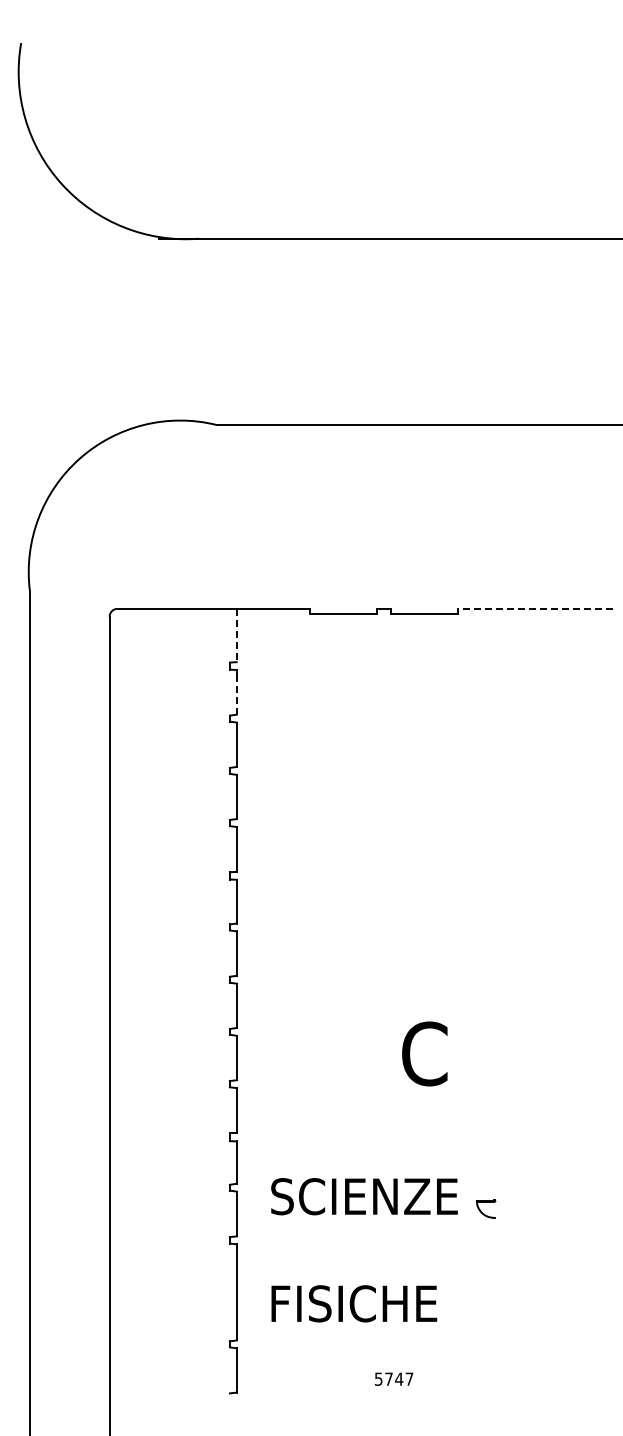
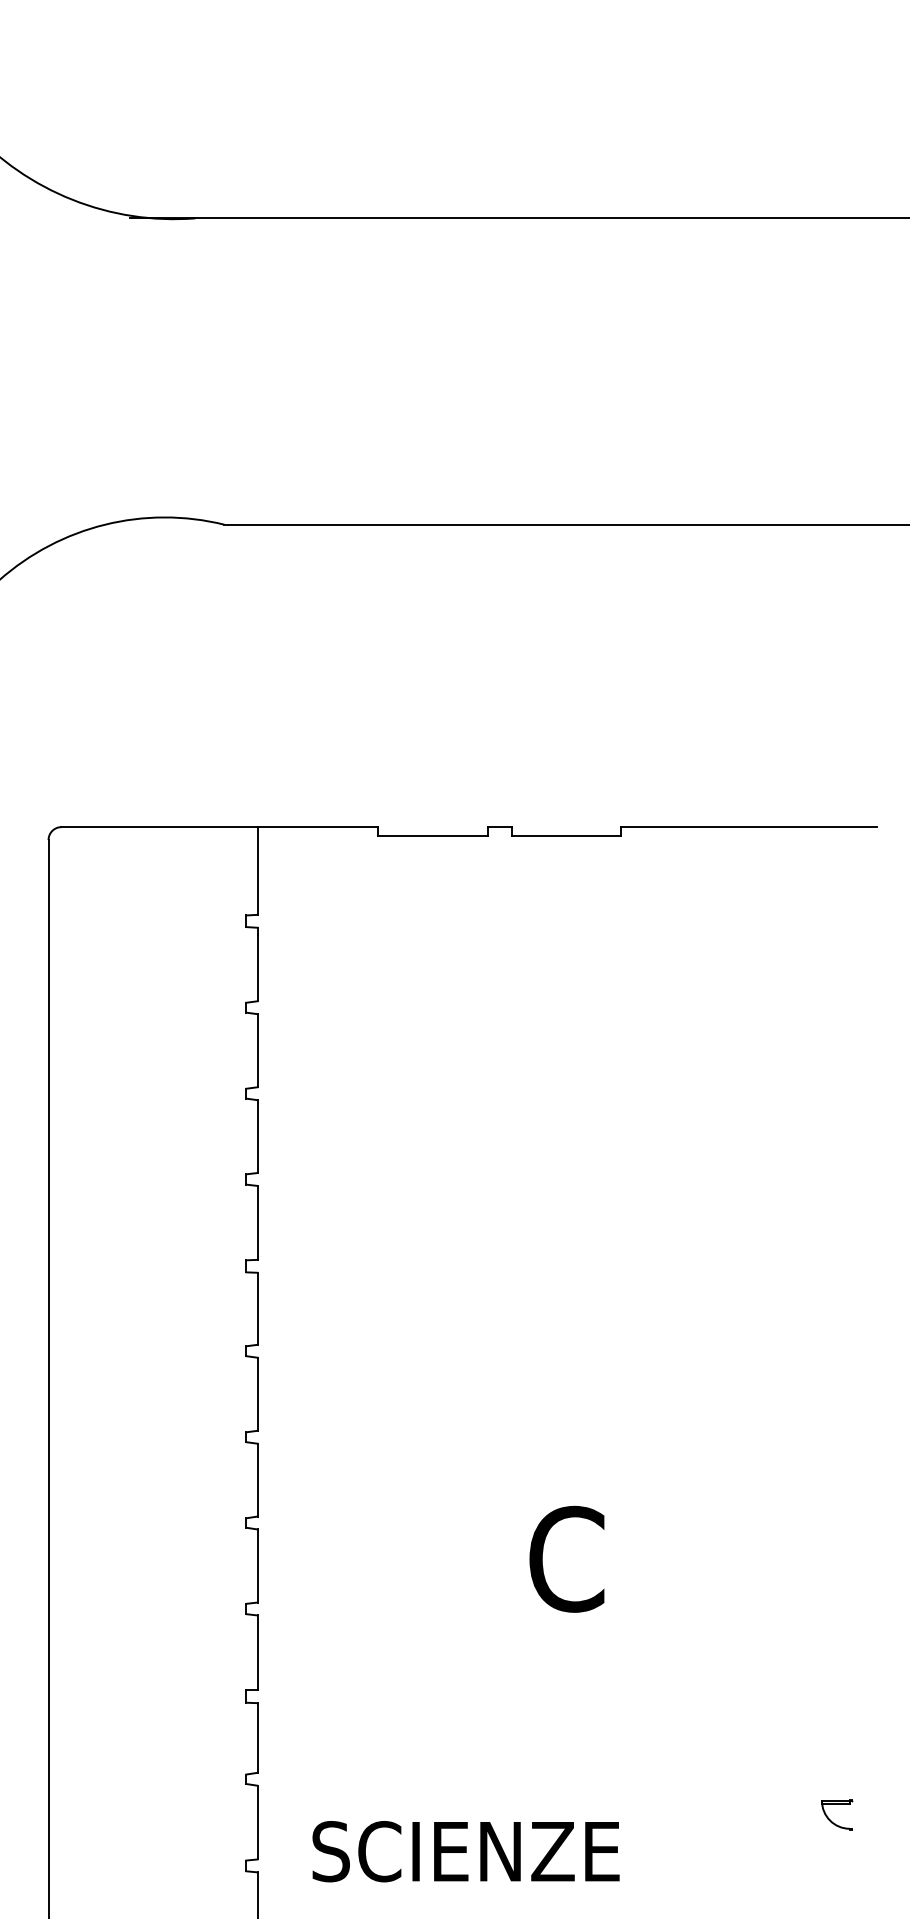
line: (535, 608) -> (749, 826), dashed -> solid
line: (236, 635) -> (257, 870), dashed -> solid
line: (236, 695) -> (257, 969), dashed -> solid
text: (364, 1196) -> (466, 1851), moved
part: (486, 1208) -> (837, 1813), moved

